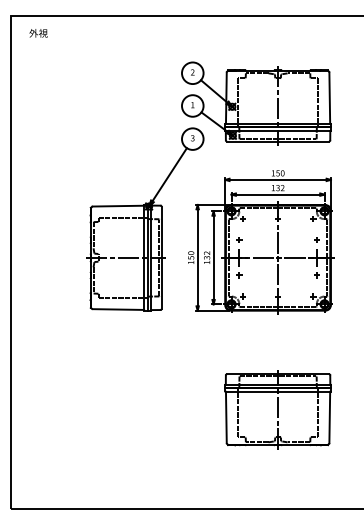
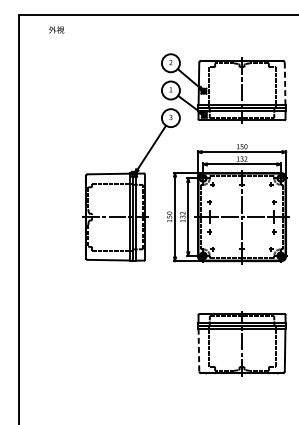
text: (38, 33) -> (56, 30), moved
line: (329, 98) -> (284, 84), solid -> dashed
line: (226, 417) -> (199, 350), solid -> dashed

